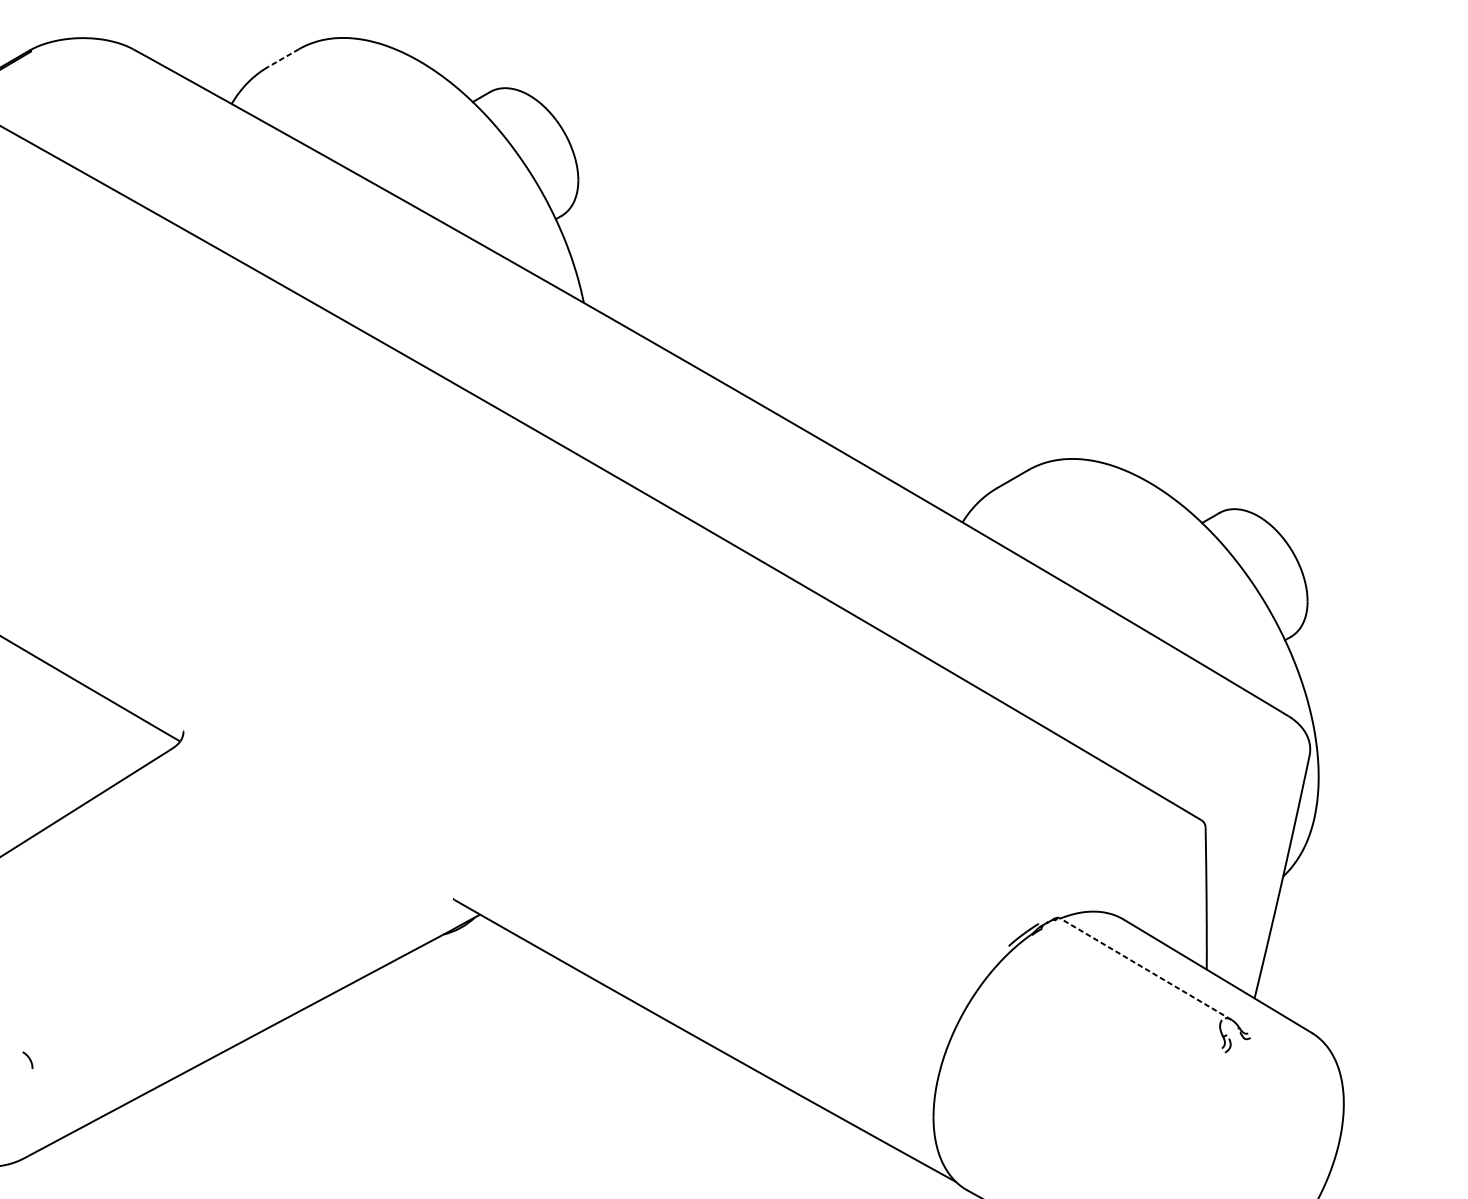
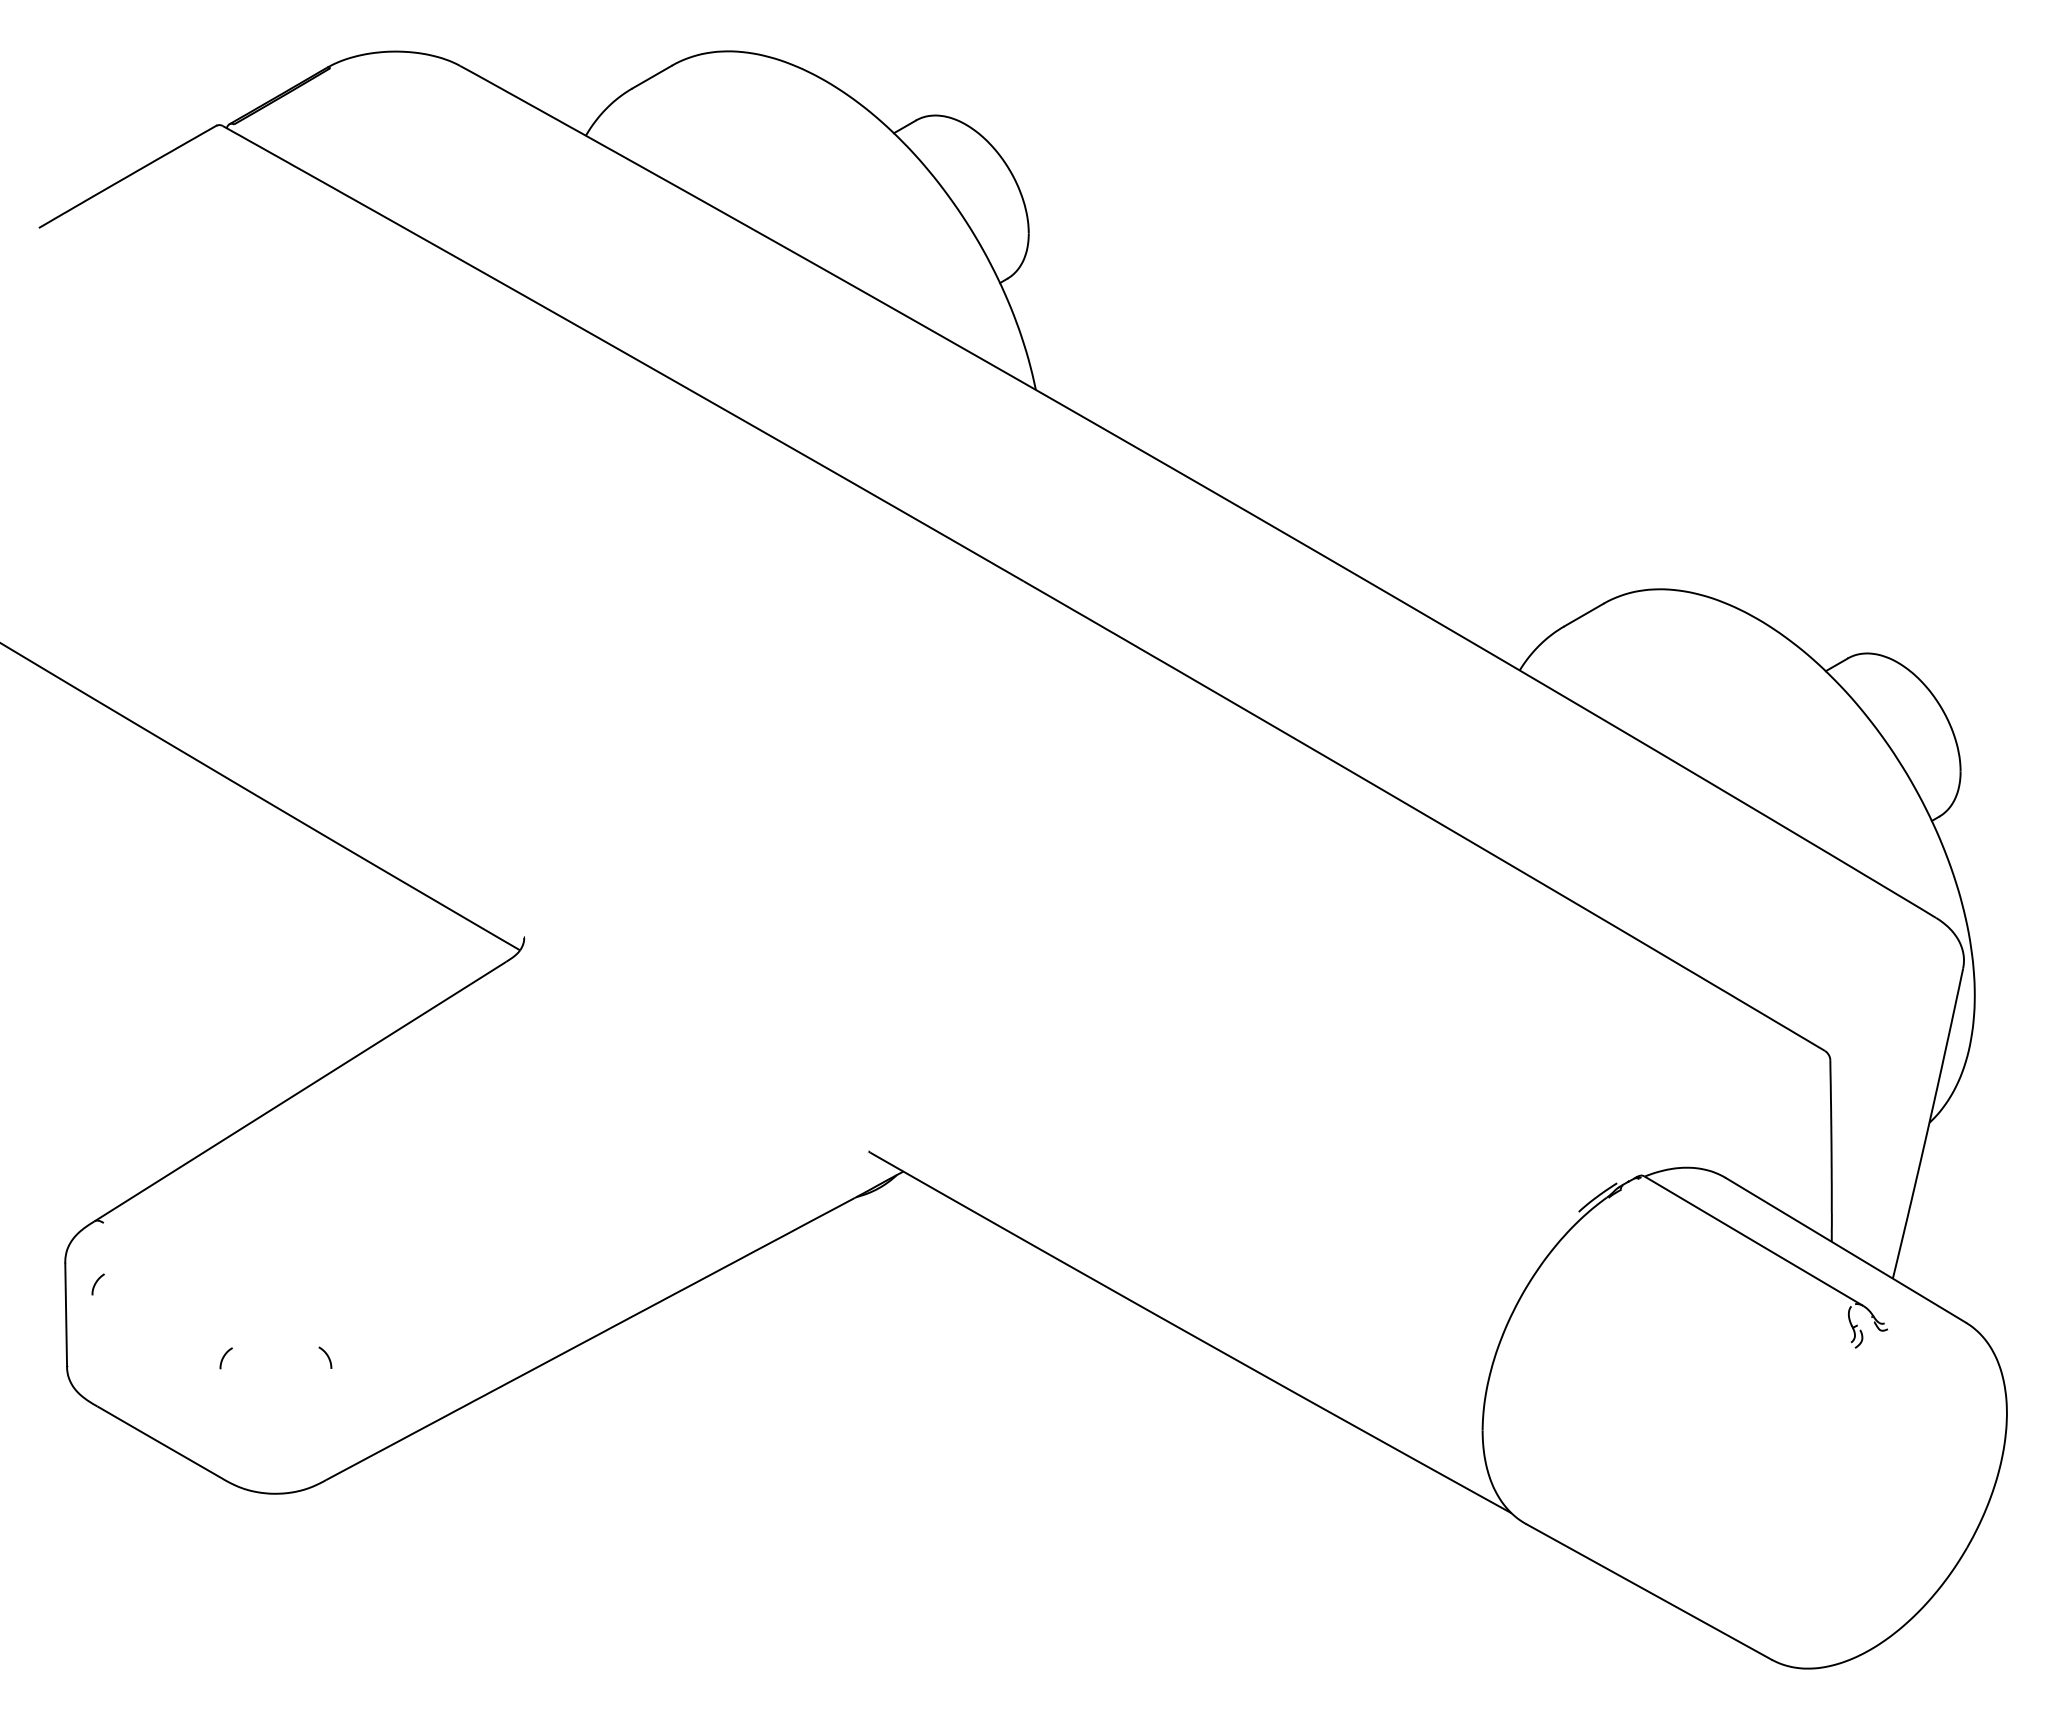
line: (283, 58) -> (652, 77), dashed -> solid
line: (1146, 969) -> (1754, 1241), dashed -> solid

